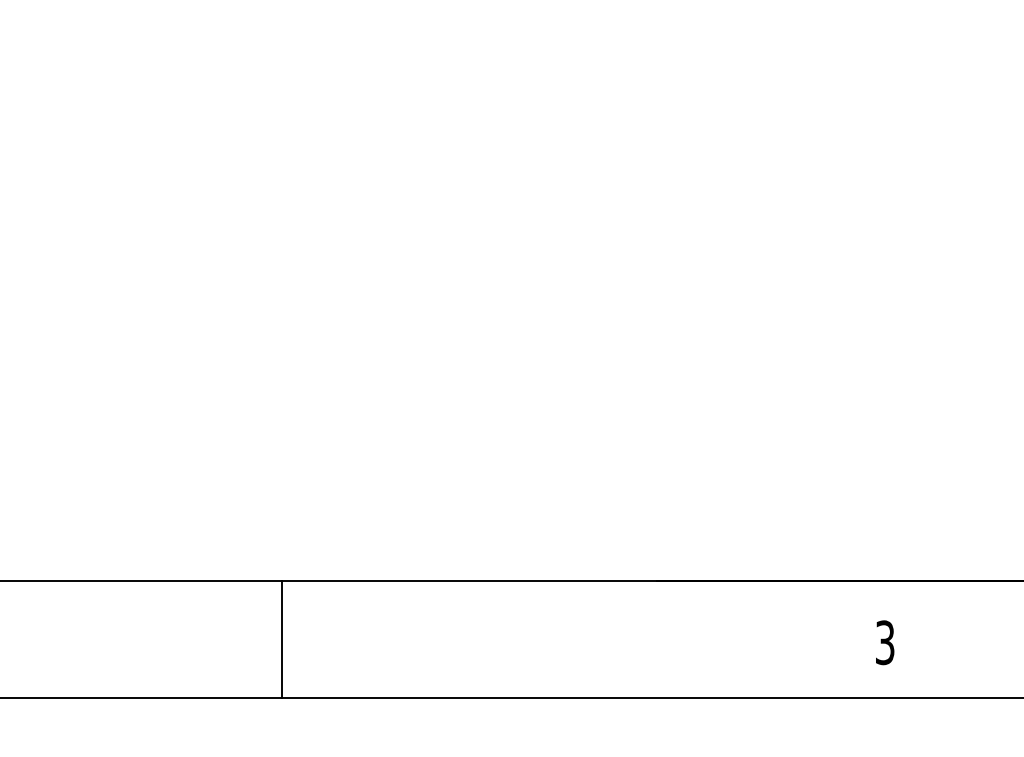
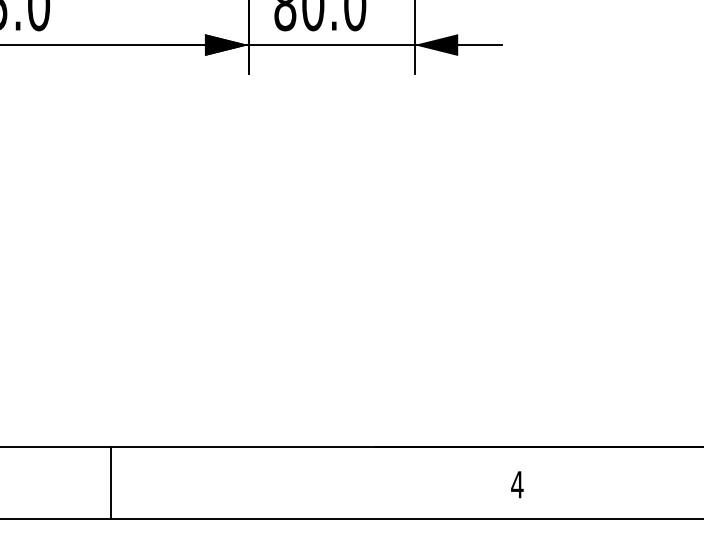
line: (282, 639) -> (111, 482), moved
text: (885, 642) -> (517, 484), 3 -> 4

